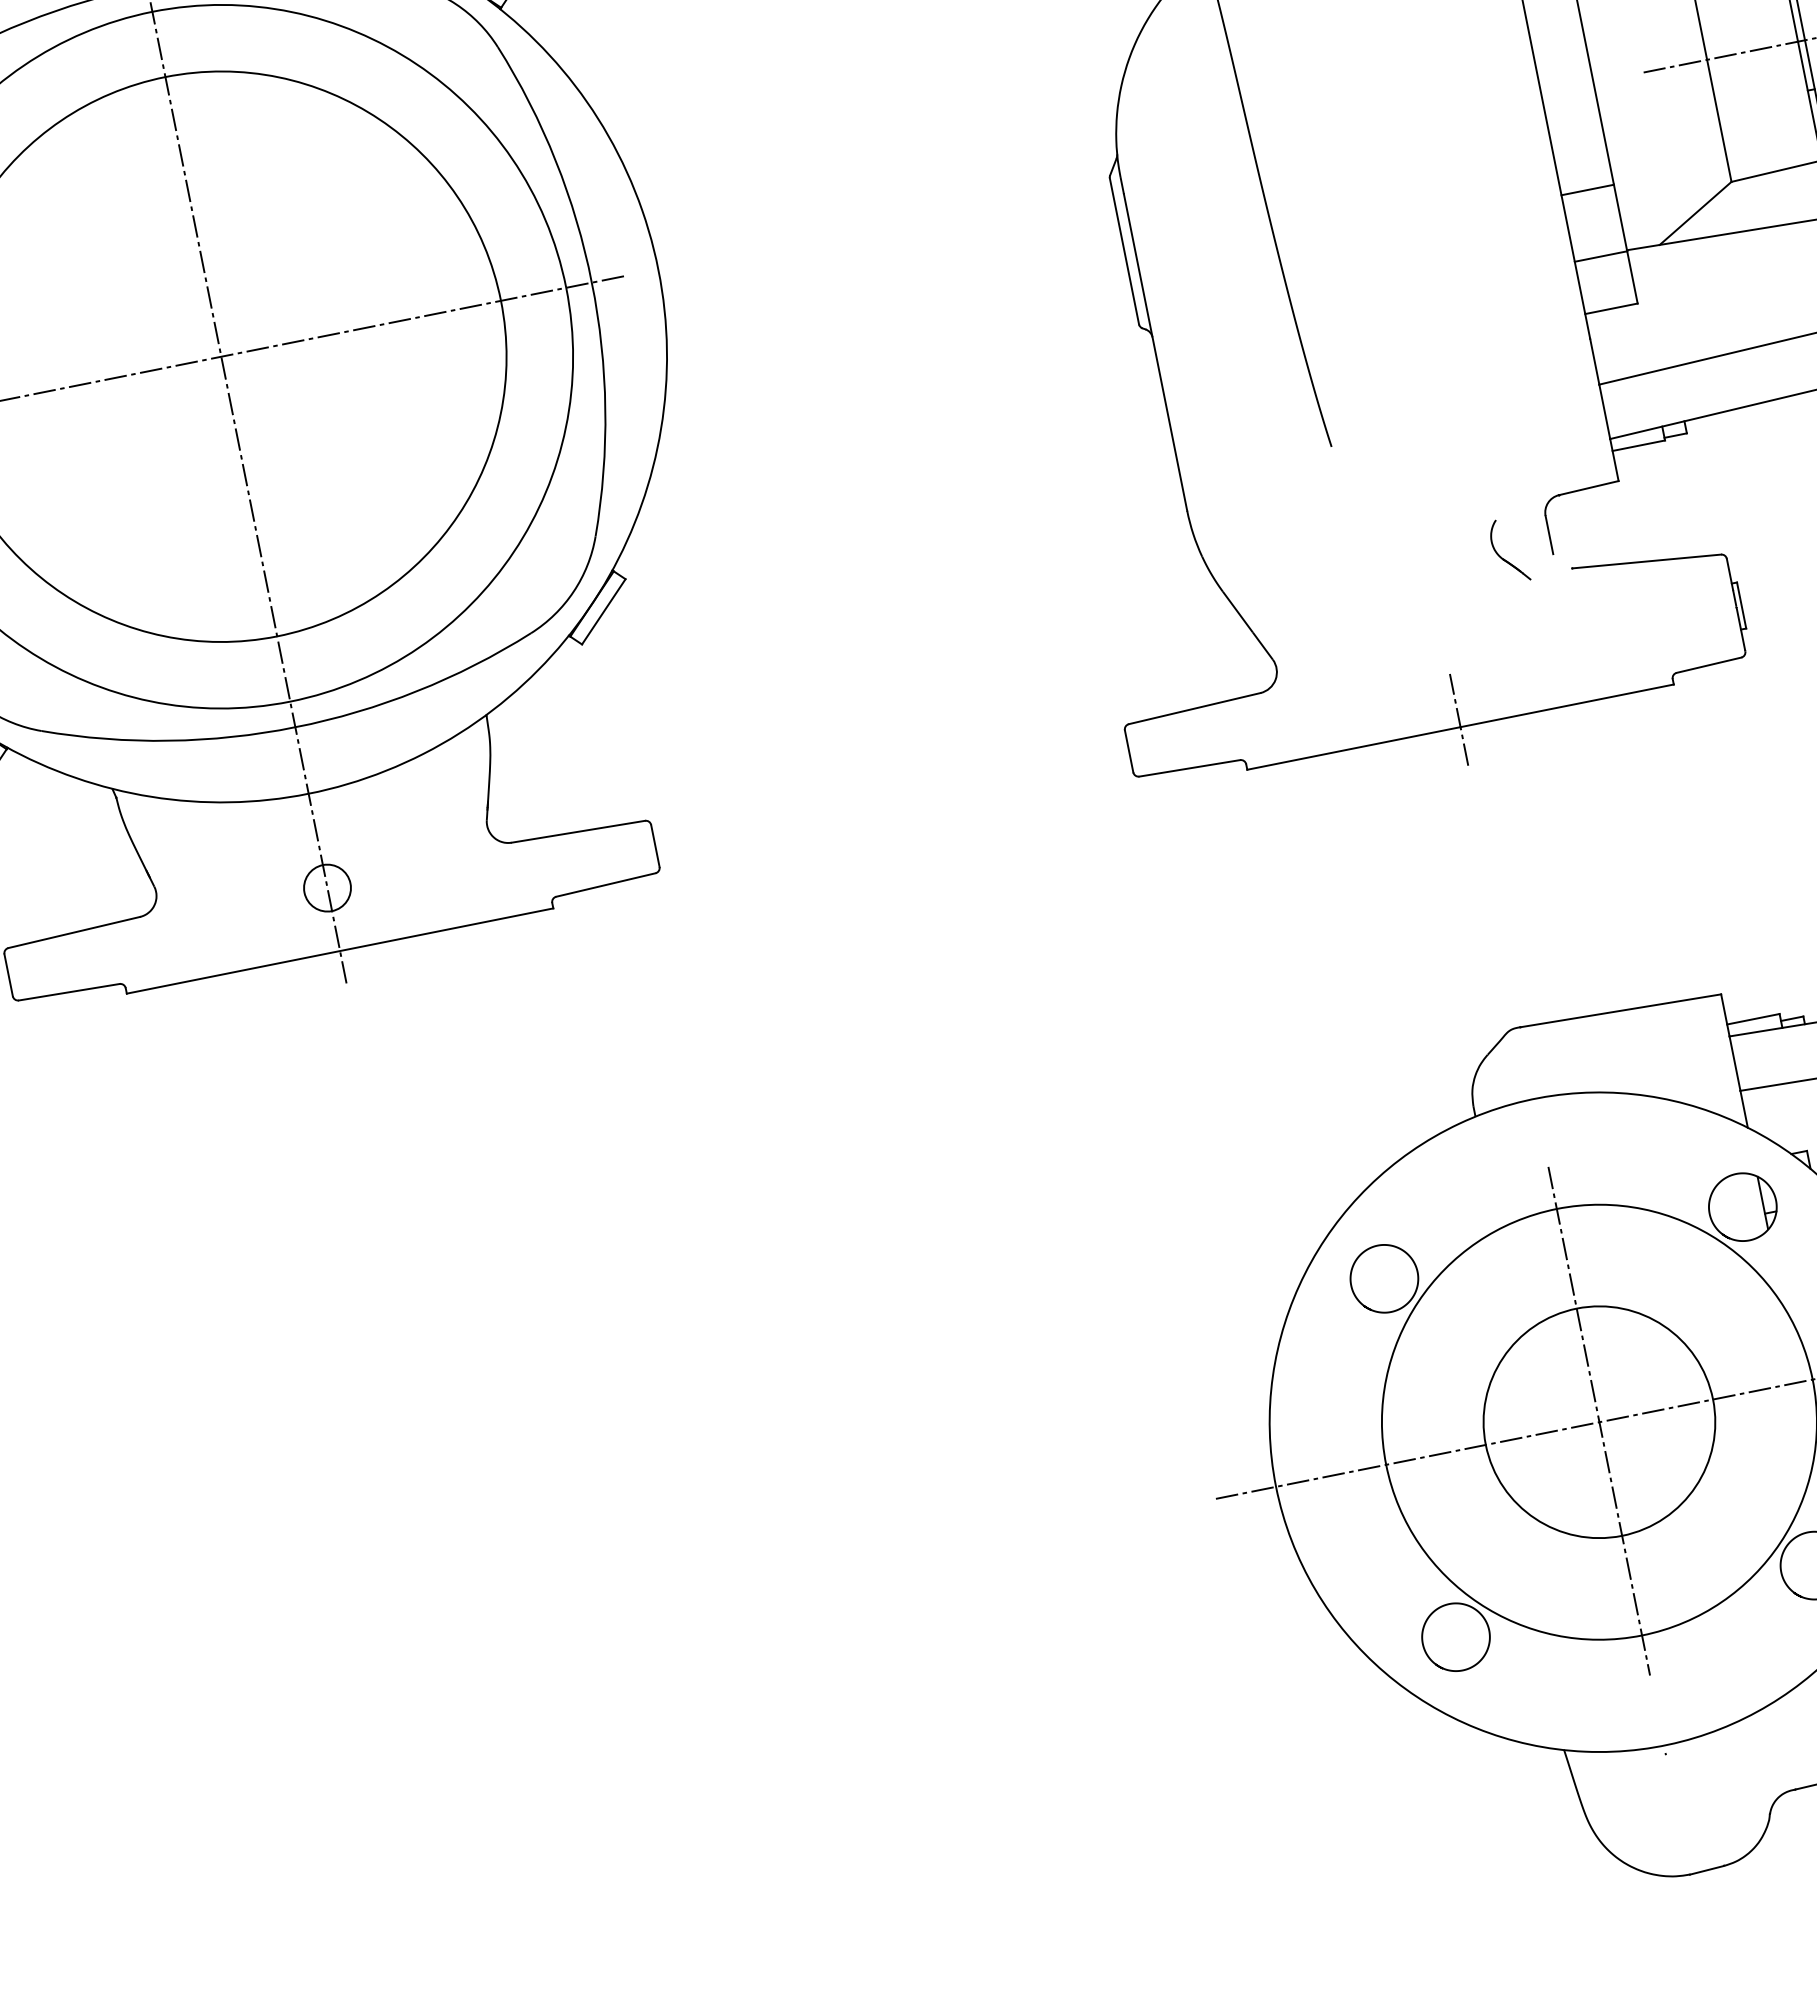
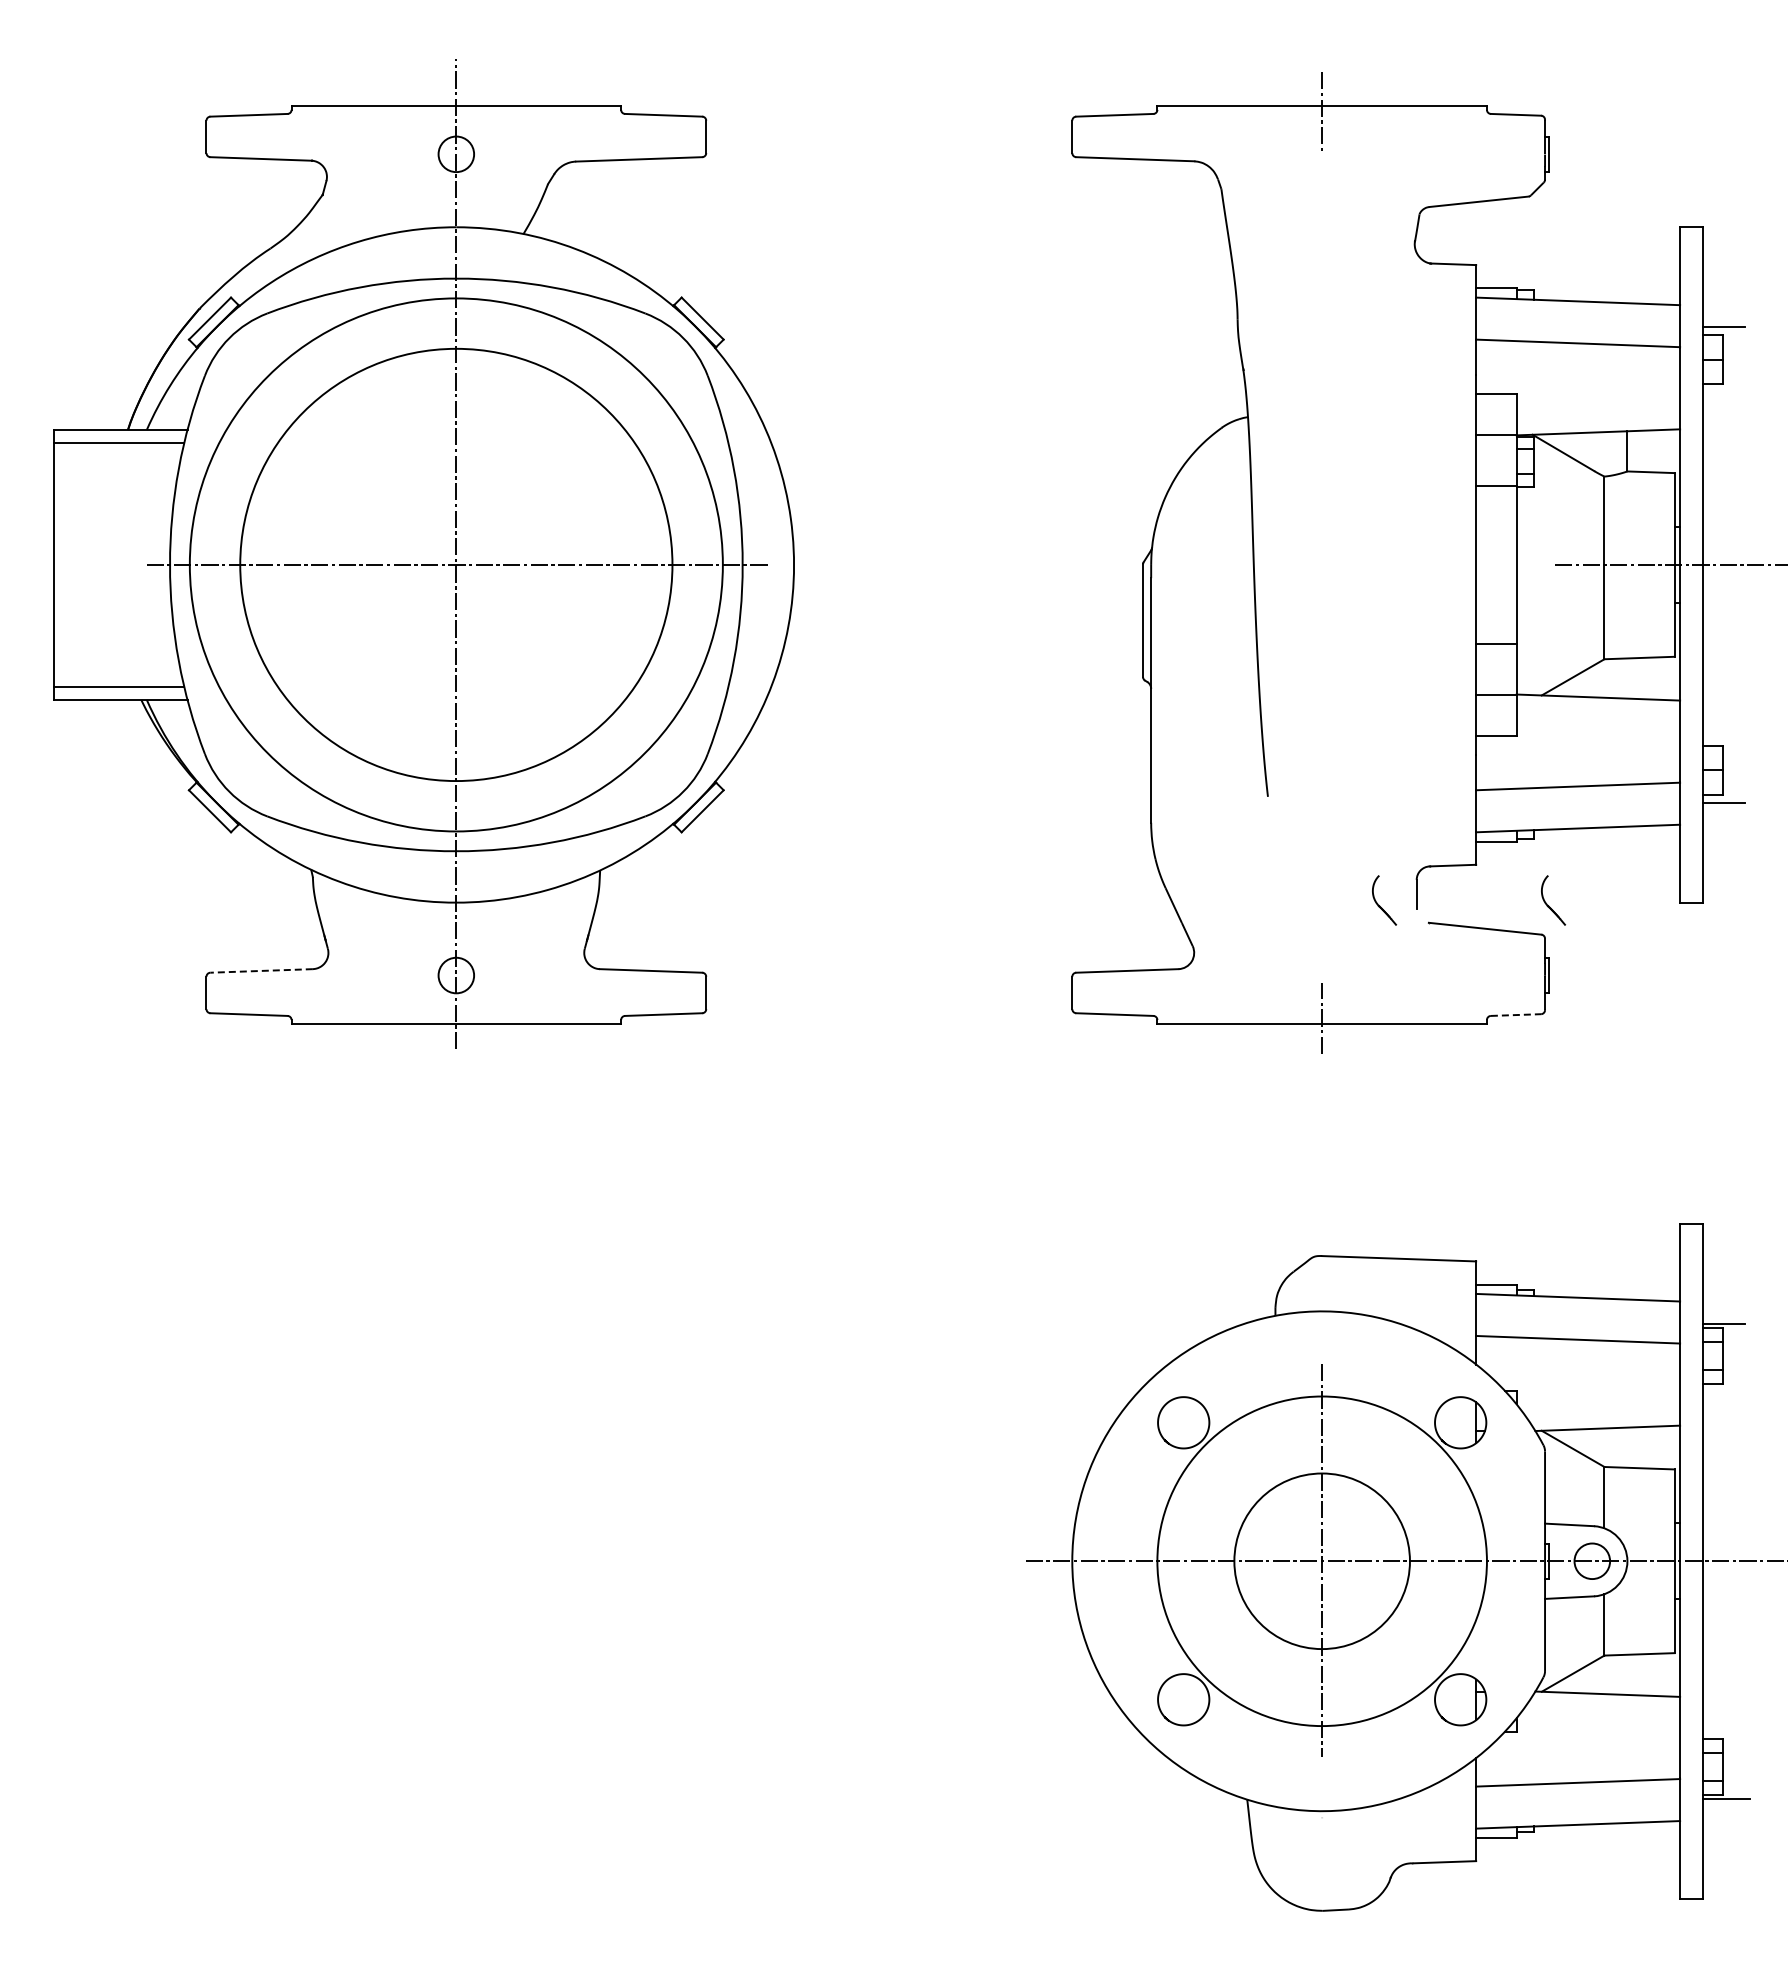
part: (1724, 514) -> (1549, 905), added
line: (1709, 665) -> (1516, 1015), solid -> dashed
line: (74, 931) -> (261, 970), solid -> dashed

